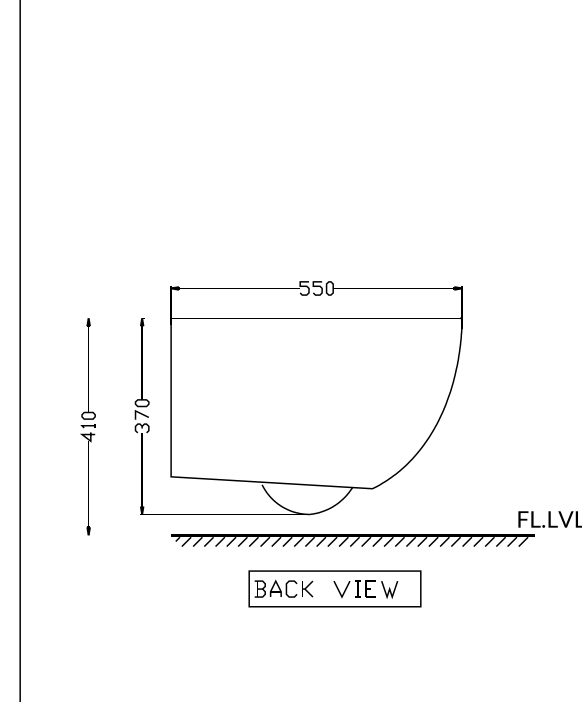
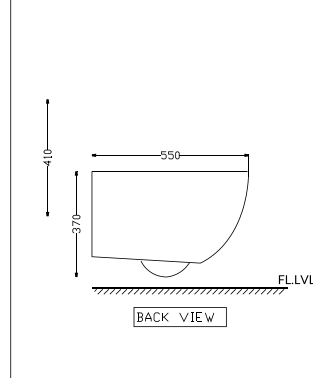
part: (88, 426) -> (47, 157), moved

